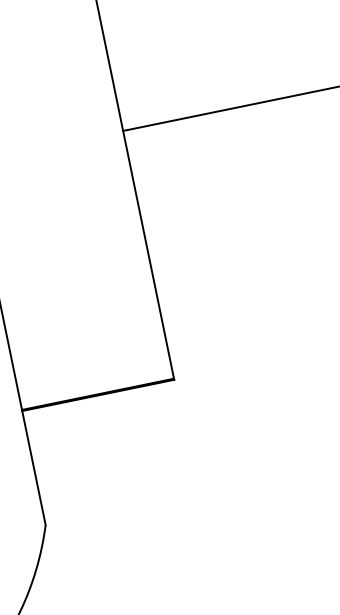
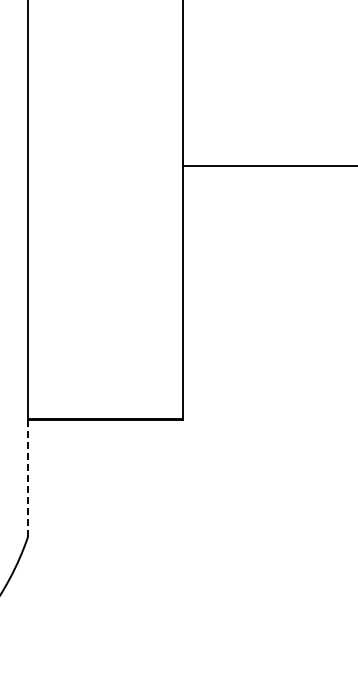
line: (34, 466) -> (28, 477), solid -> dashed

